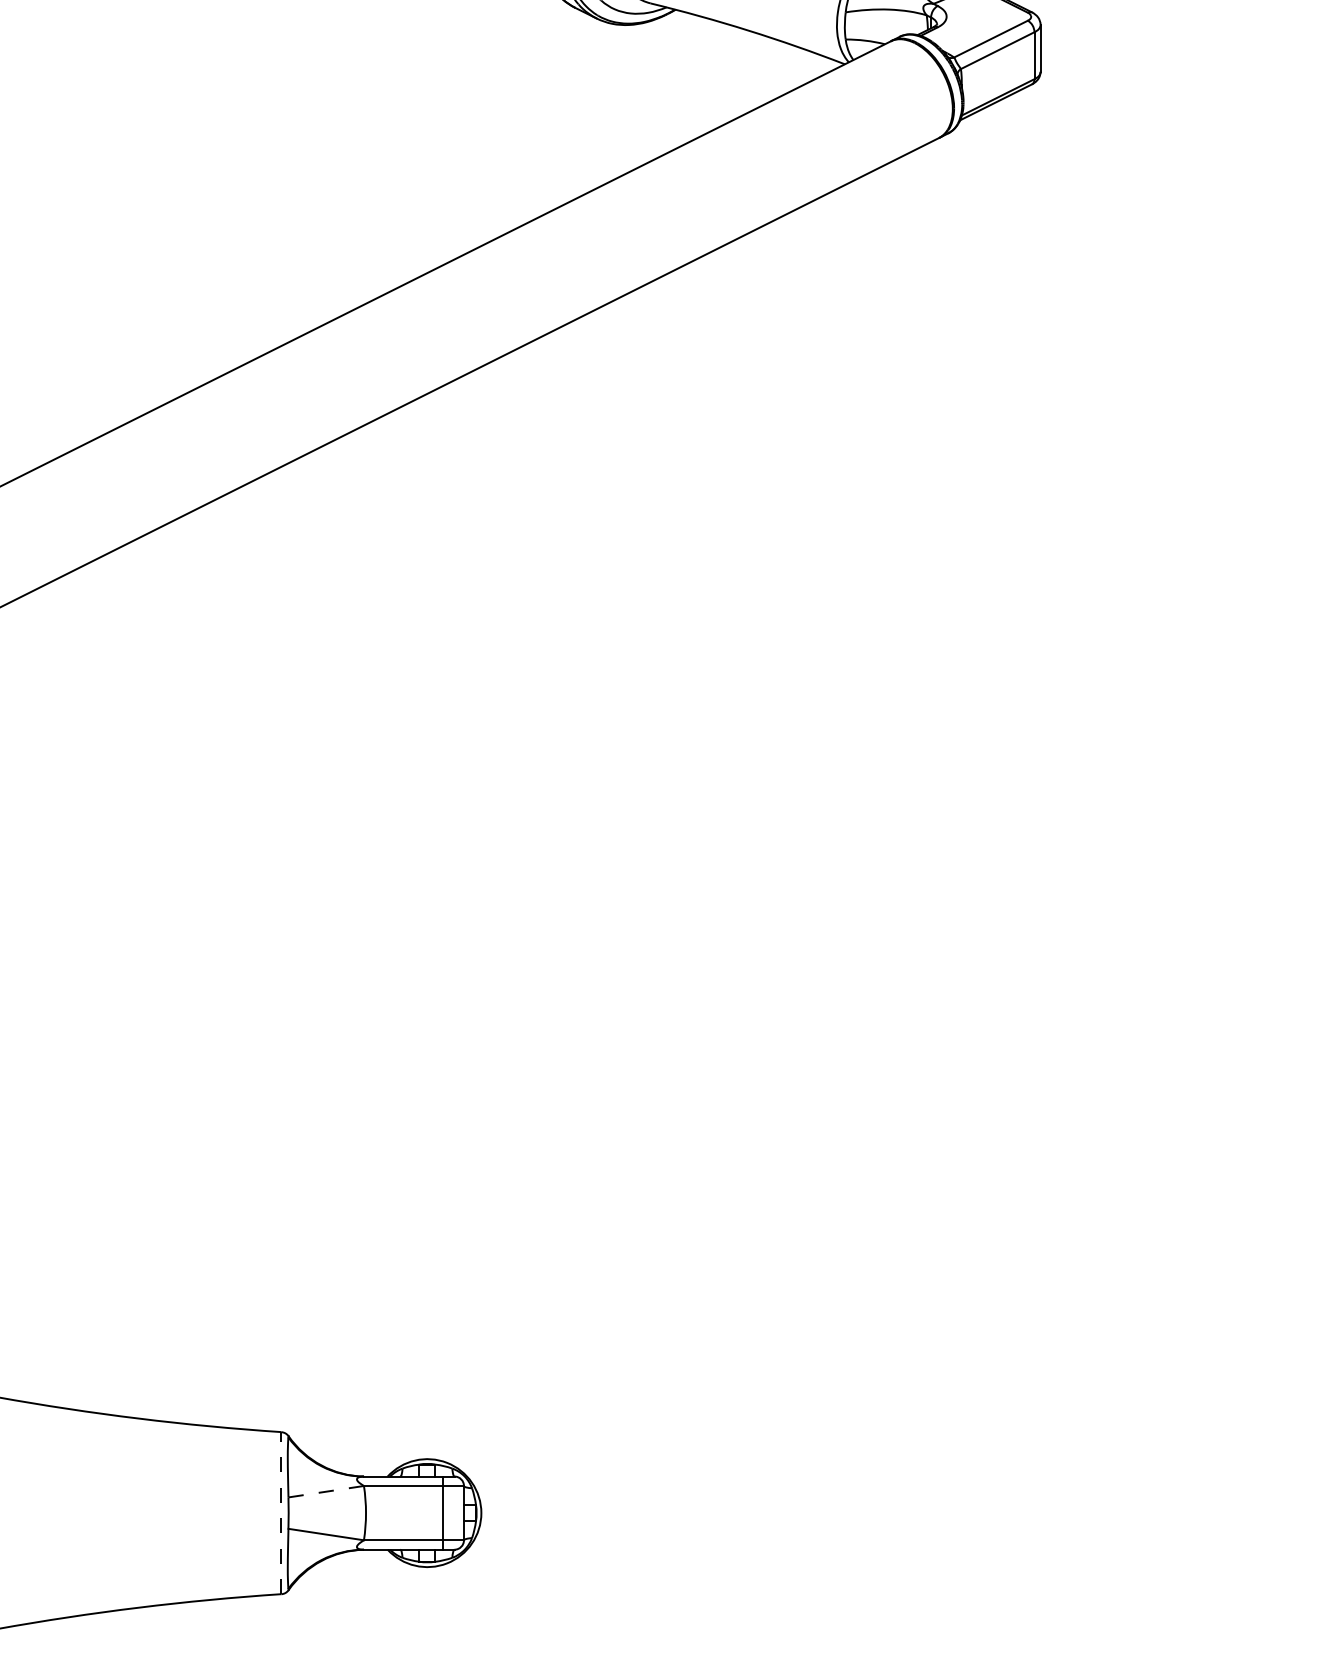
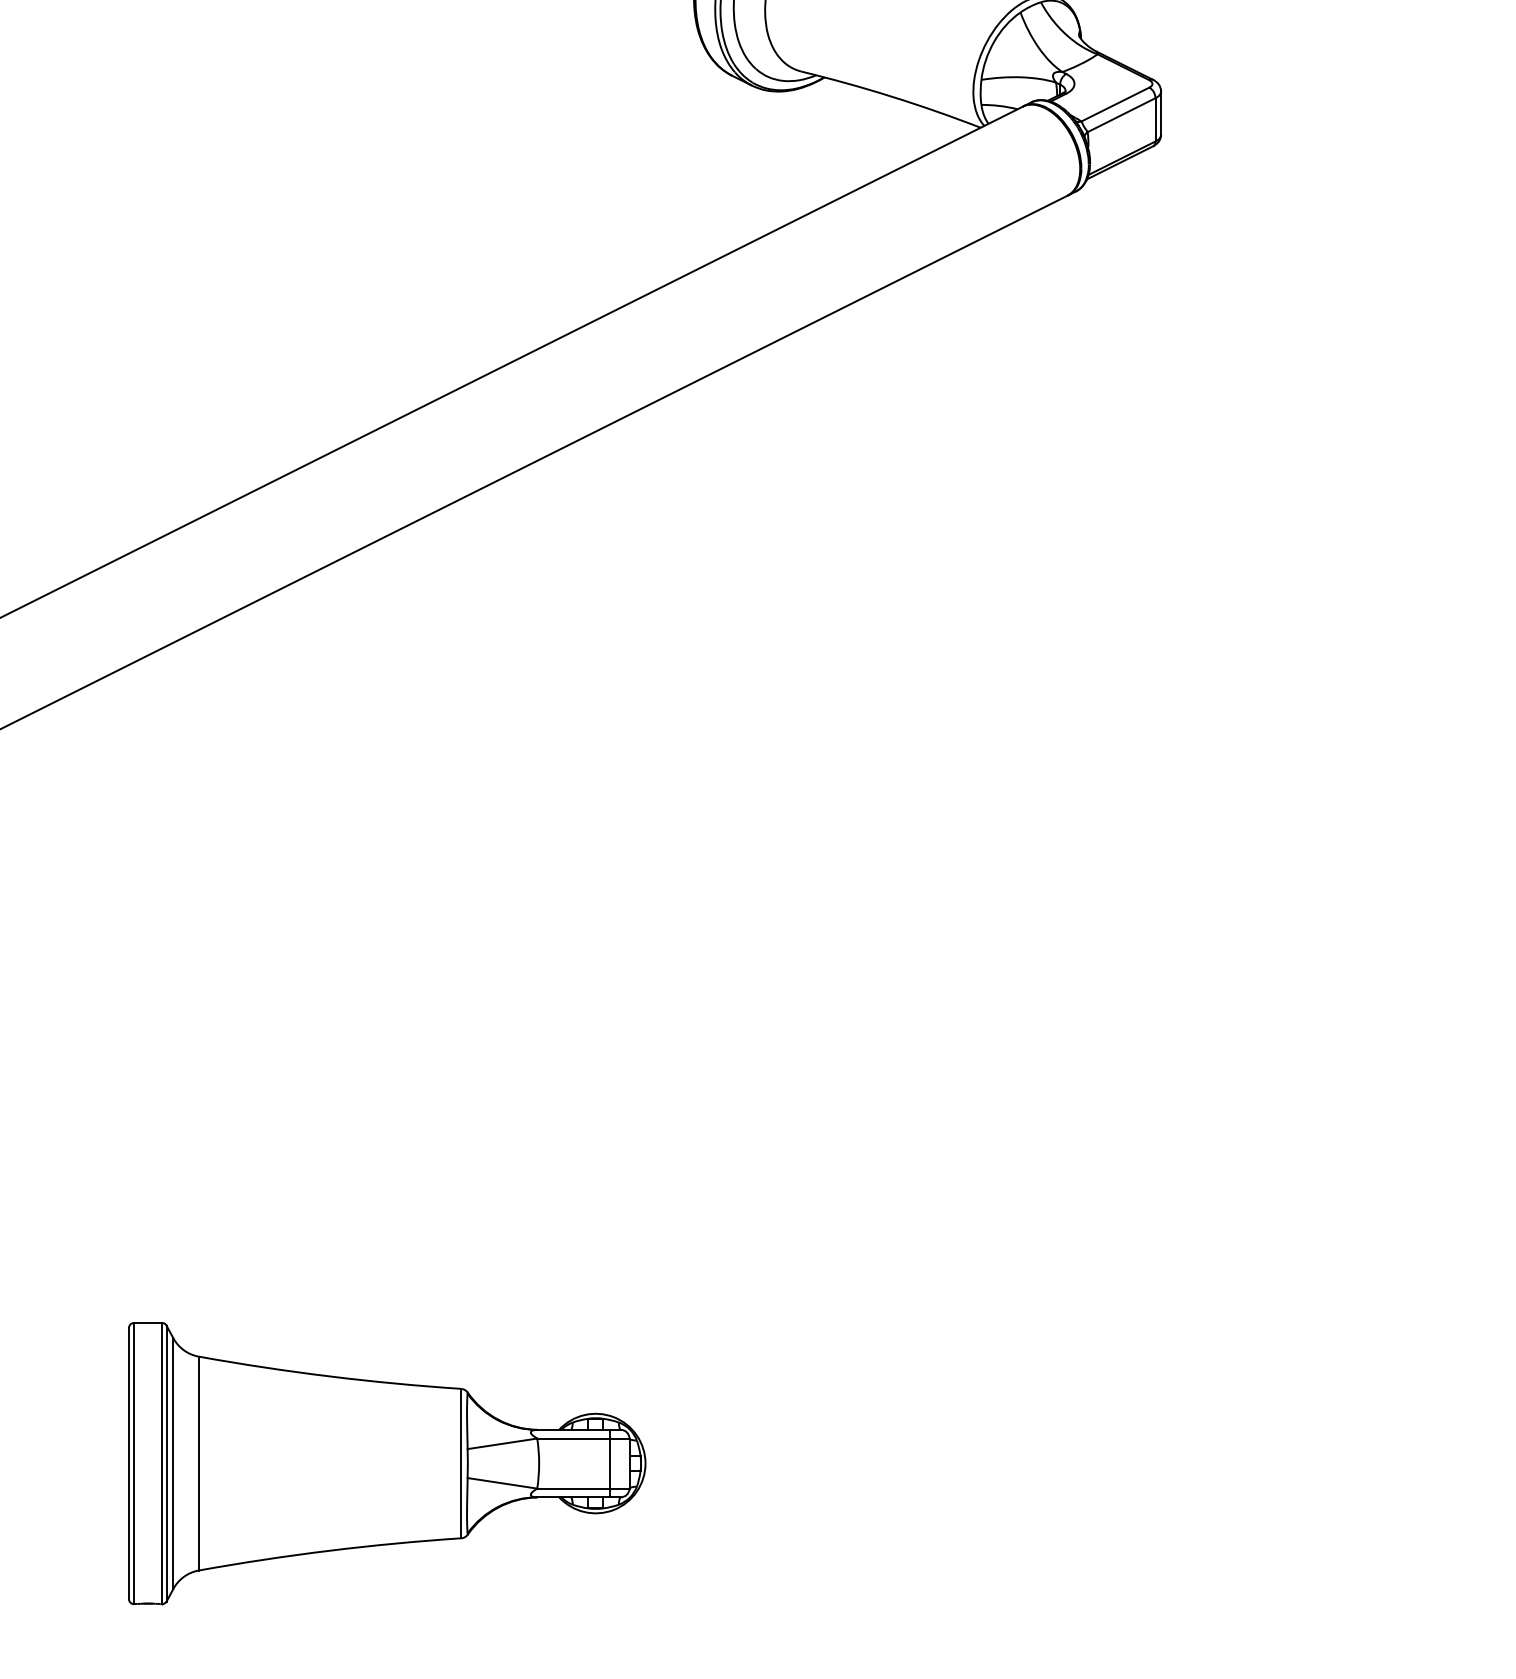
line: (325, 1491) -> (501, 1443), dashed -> solid
line: (281, 1513) -> (461, 1463), dashed -> solid

